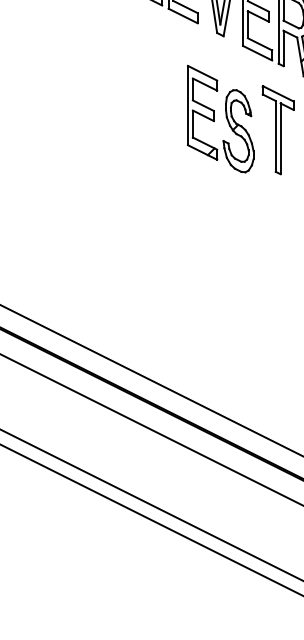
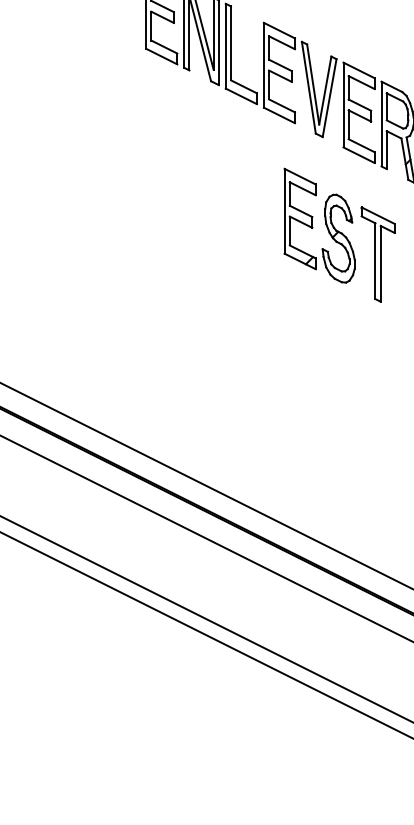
part: (277, 130) -> (377, 254), moved

